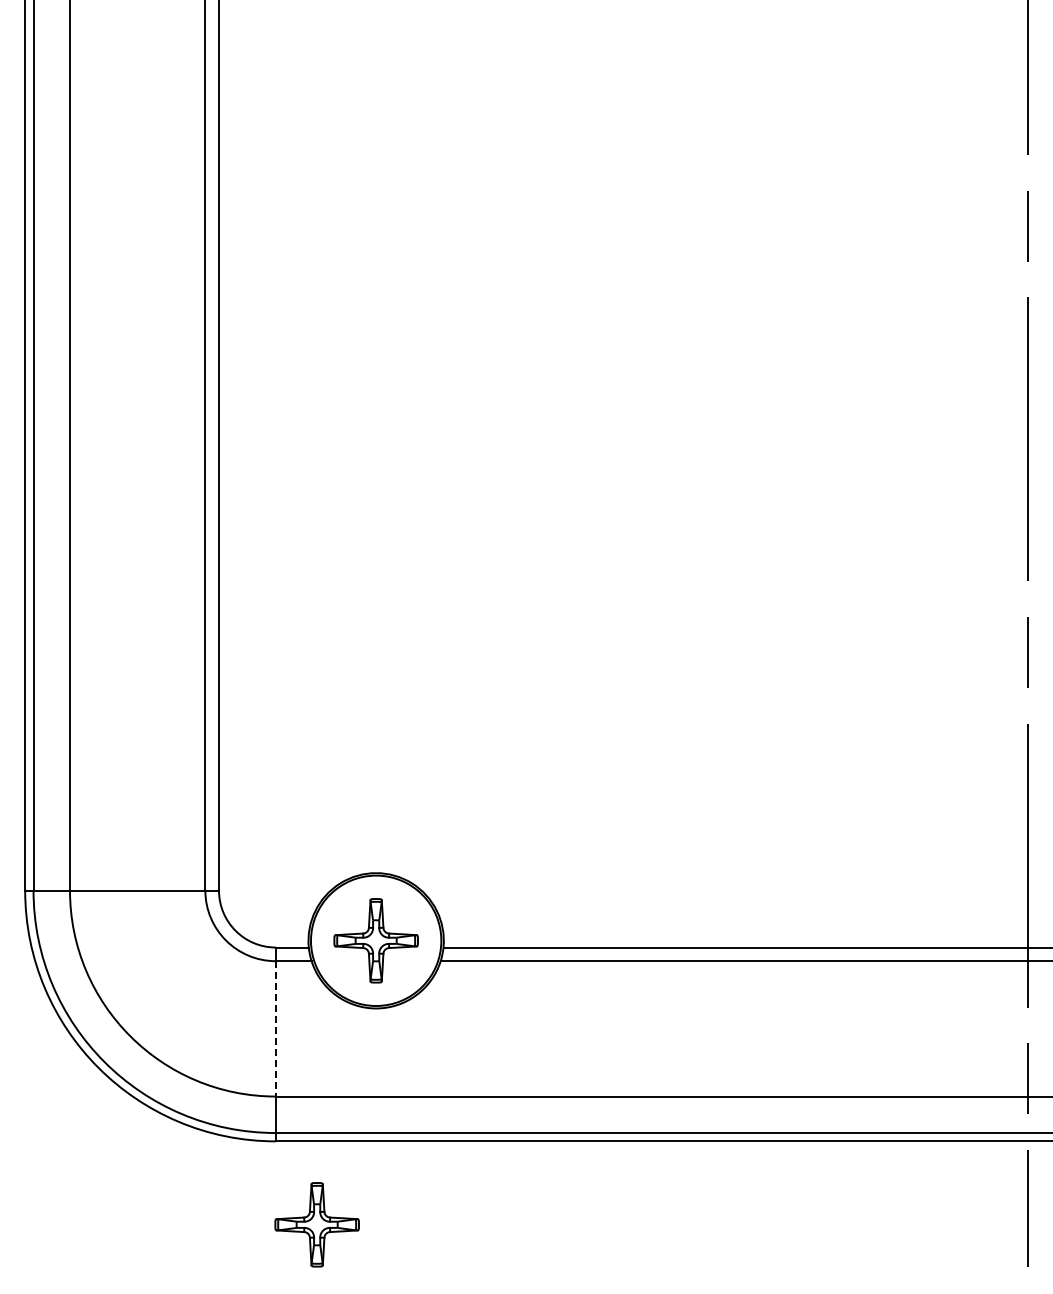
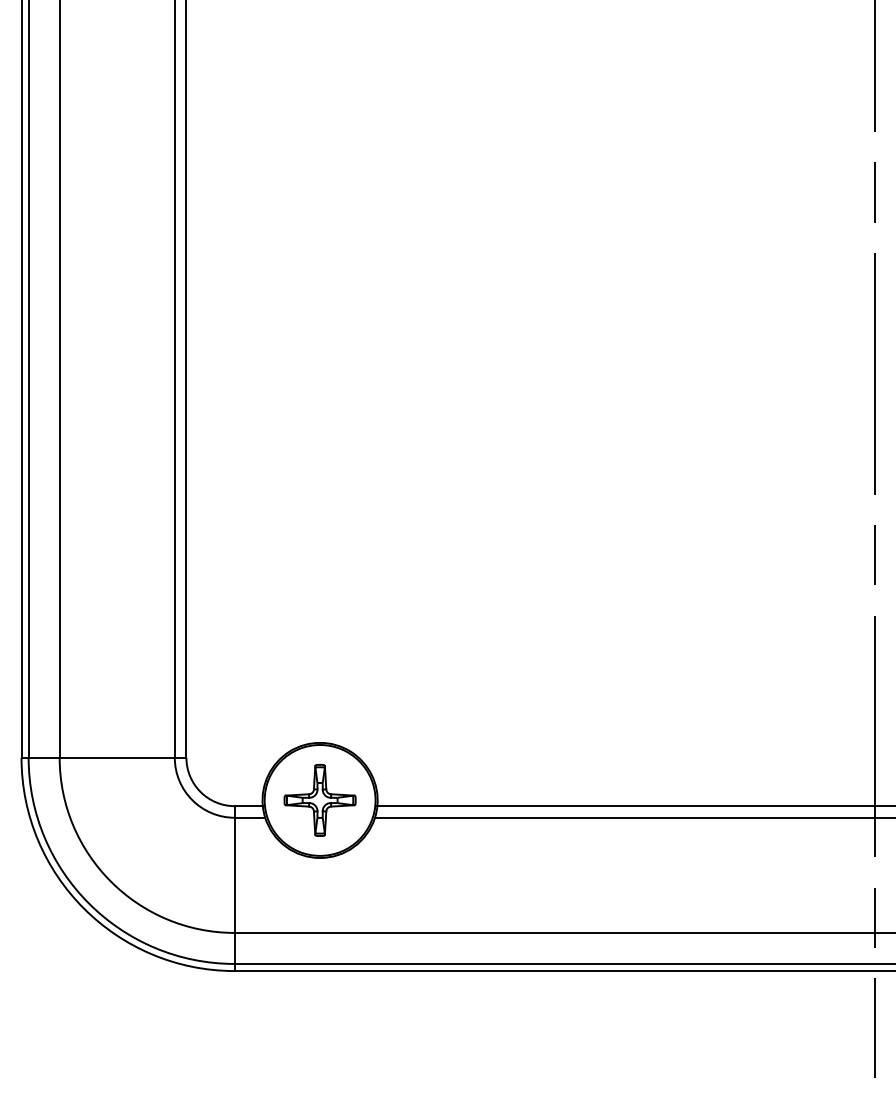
line: (275, 1028) -> (234, 875), dashed -> solid
part: (316, 1224) -> (269, 1041), removed

